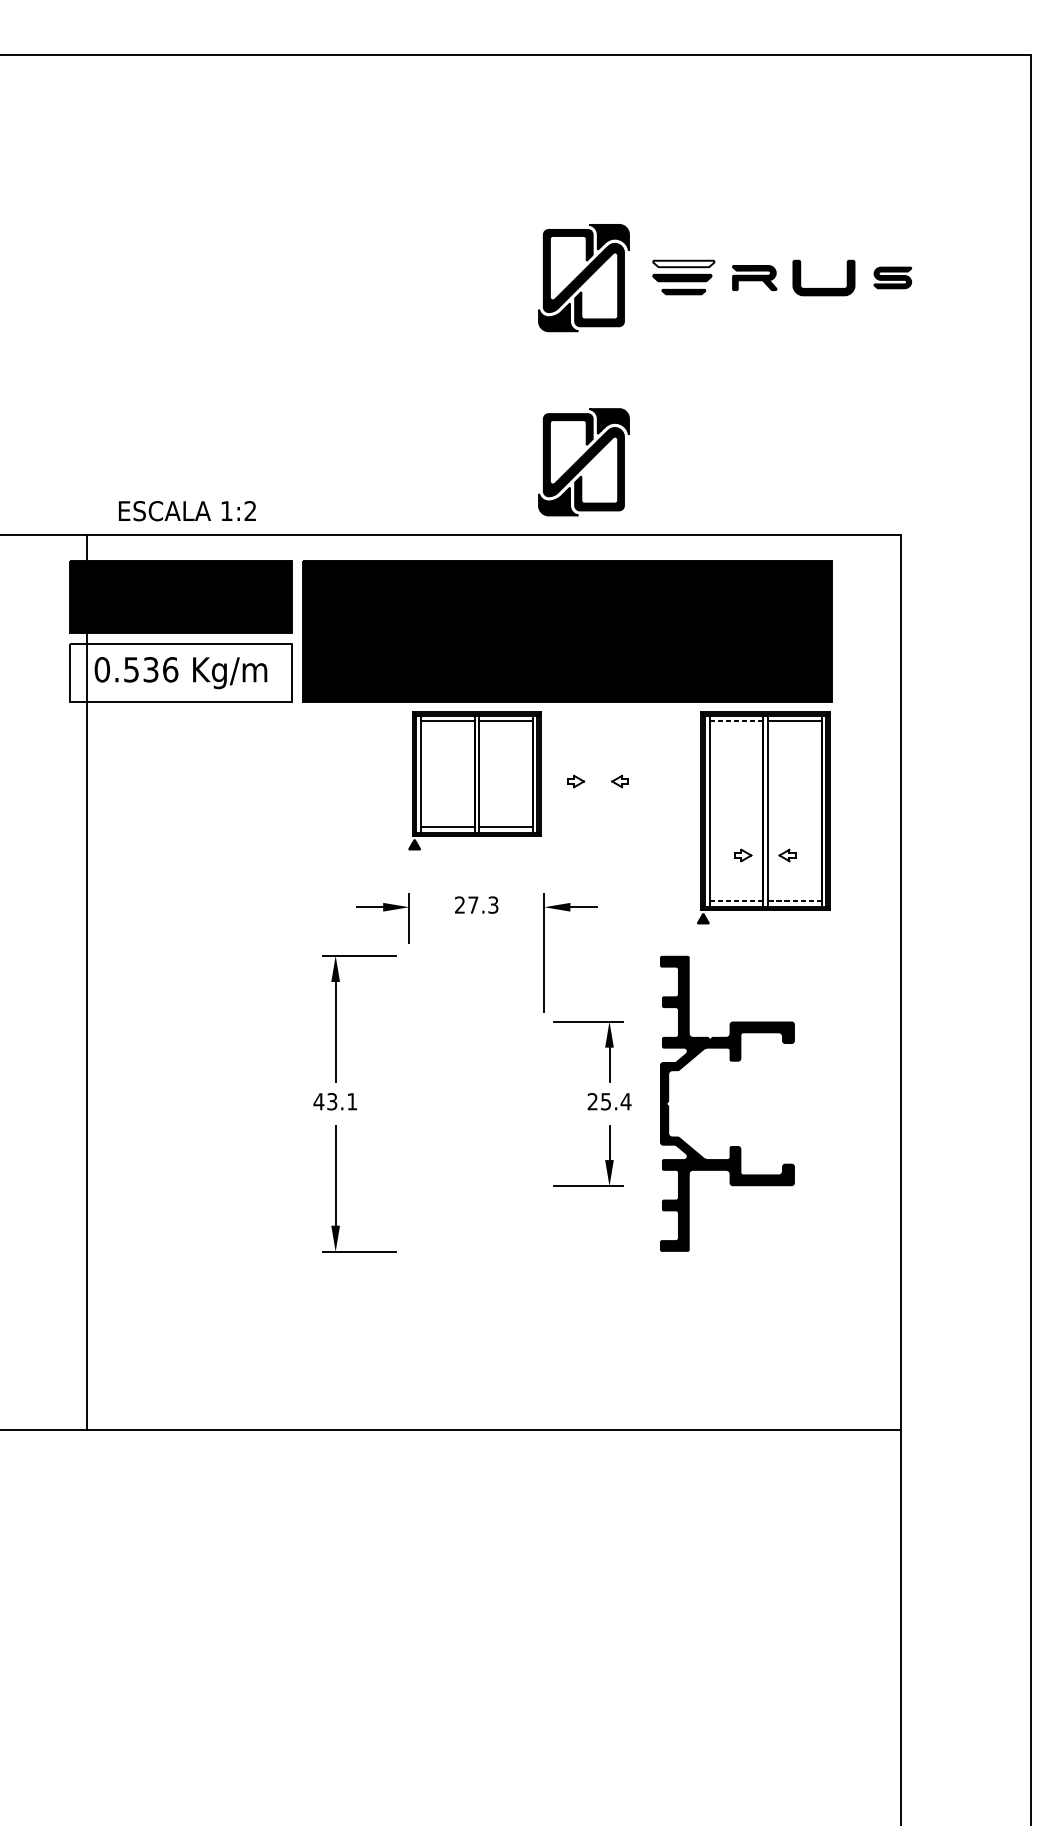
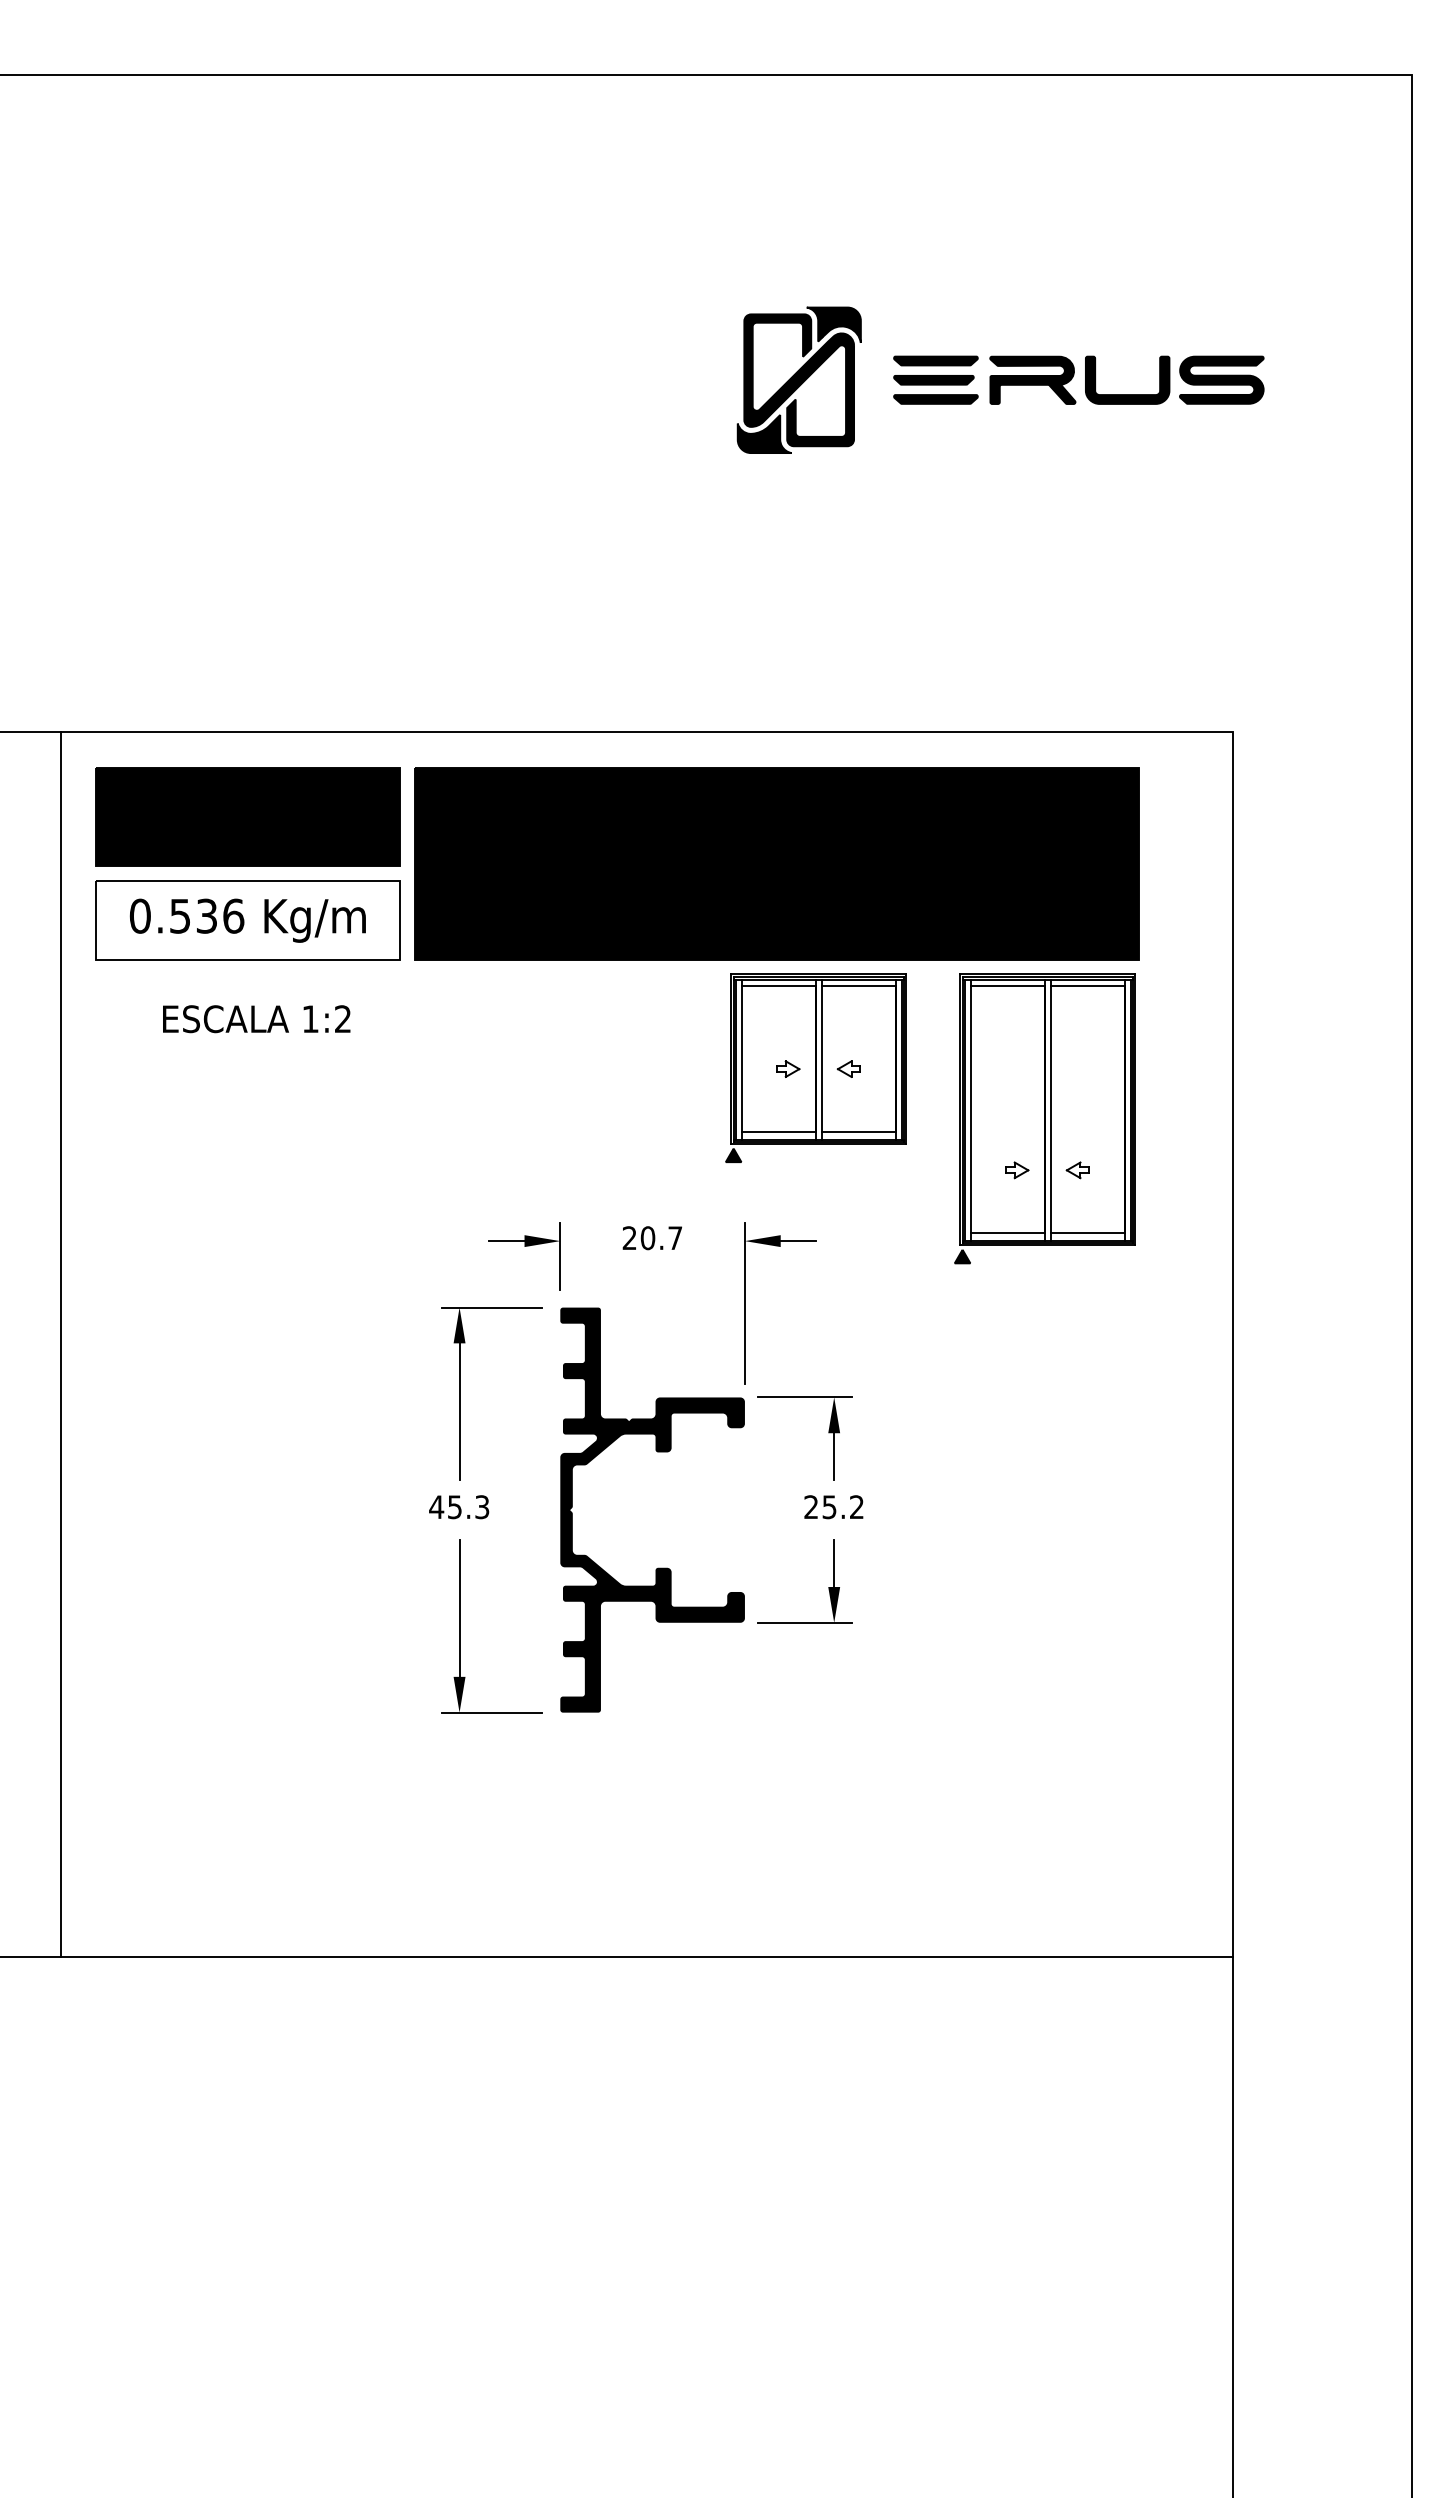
fill: (683, 263) -> (935, 360), added
part: (754, 277) -> (1032, 379), size x1.43
part: (892, 277) -> (1221, 379), size x1.67
part: (683, 292) -> (935, 399), size x1.43
part: (583, 461) -> (798, 631), removed
text: (187, 511) -> (256, 1019), moved
line: (736, 721) -> (1007, 986), dashed -> solid
part: (474, 780) -> (815, 1067), moved
line: (736, 901) -> (1007, 1233), dashed -> solid
line: (794, 901) -> (1087, 1233), dashed -> solid
text: (483, 905) -> (661, 1238), 27.3 -> 20.7
line: (87, 982) -> (60, 1343), moved
part: (731, 1061) -> (657, 1452), moved
text: (342, 1101) -> (468, 1507), 43.1 -> 45.3
text: (625, 1101) -> (856, 1506), 25.4 -> 25.2

